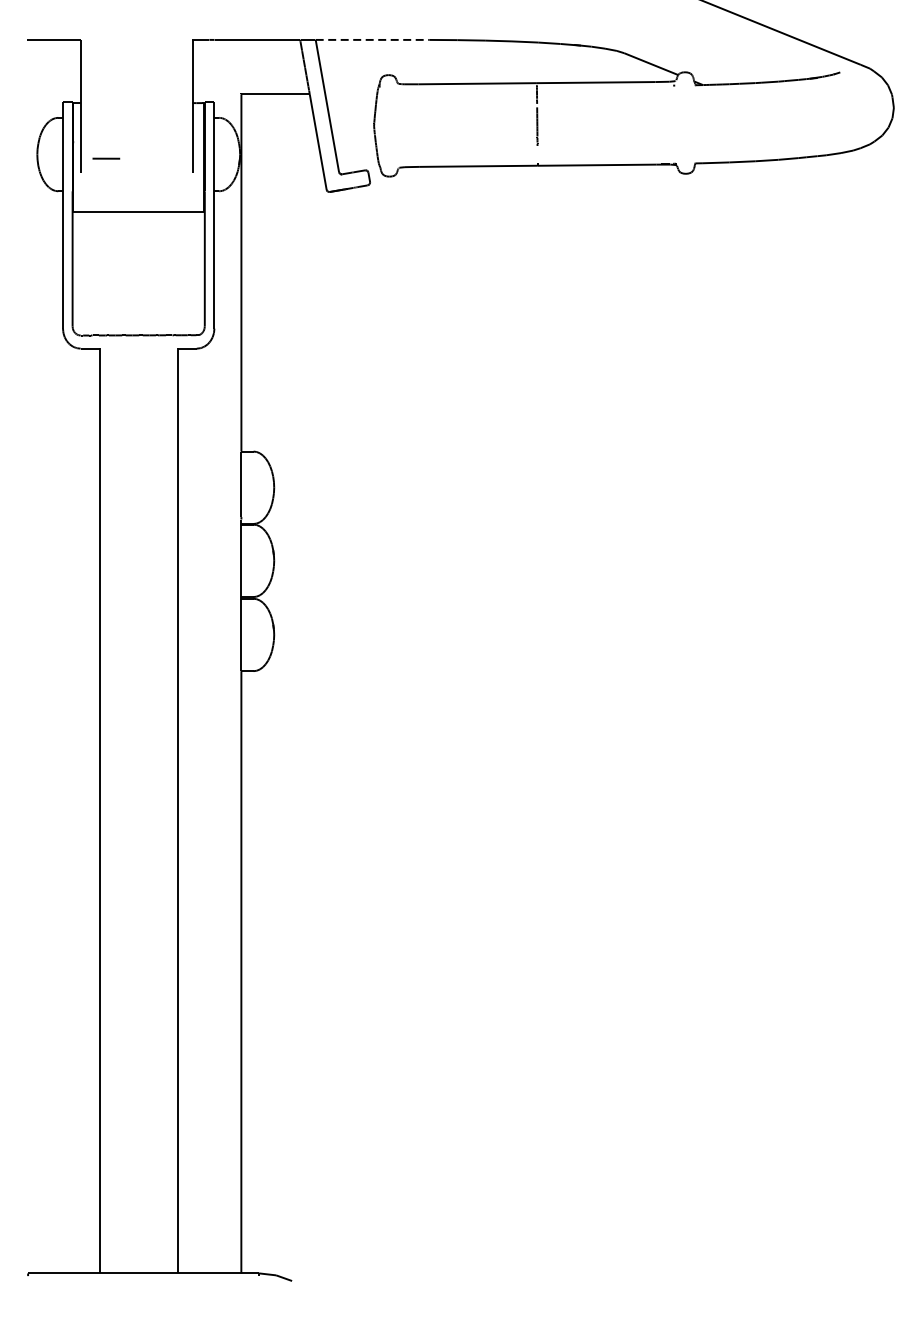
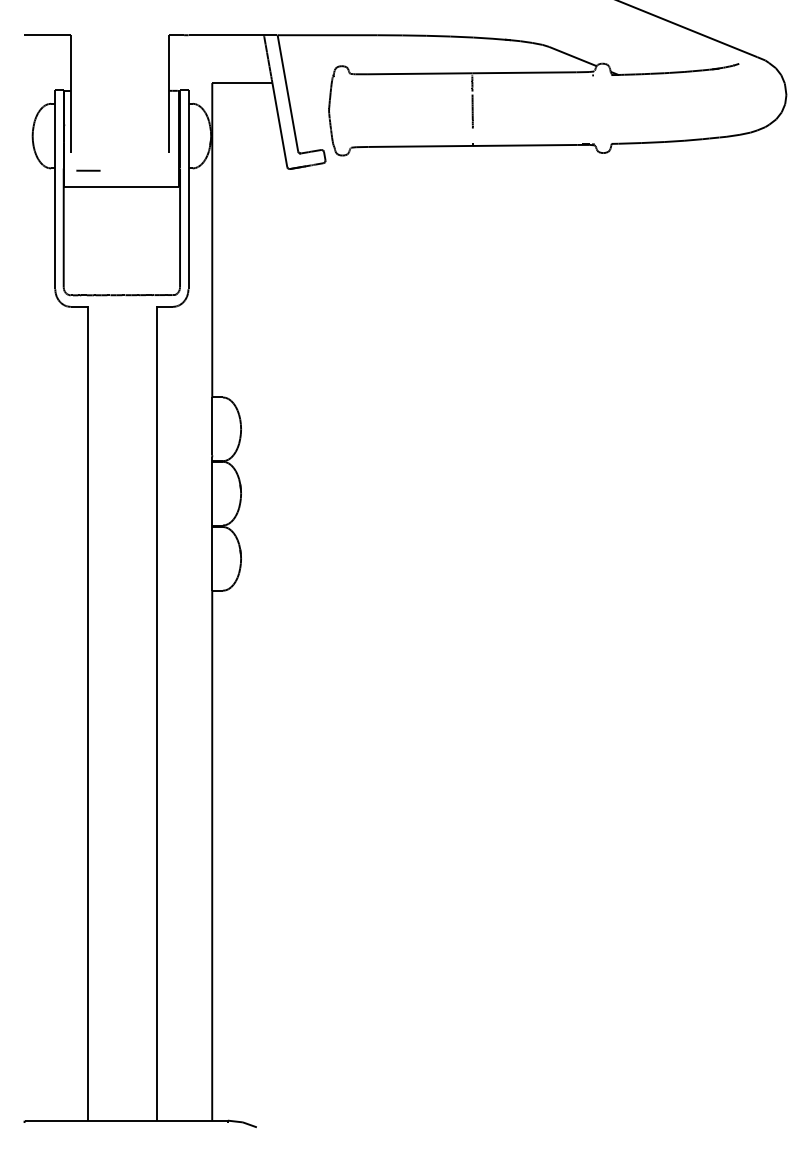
line: (373, 40) -> (328, 35), dashed -> solid
line: (106, 158) -> (88, 170), moved

